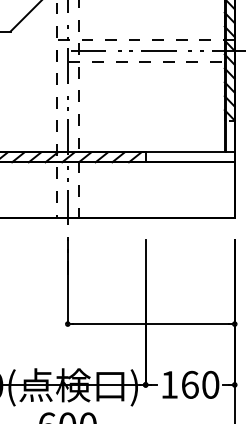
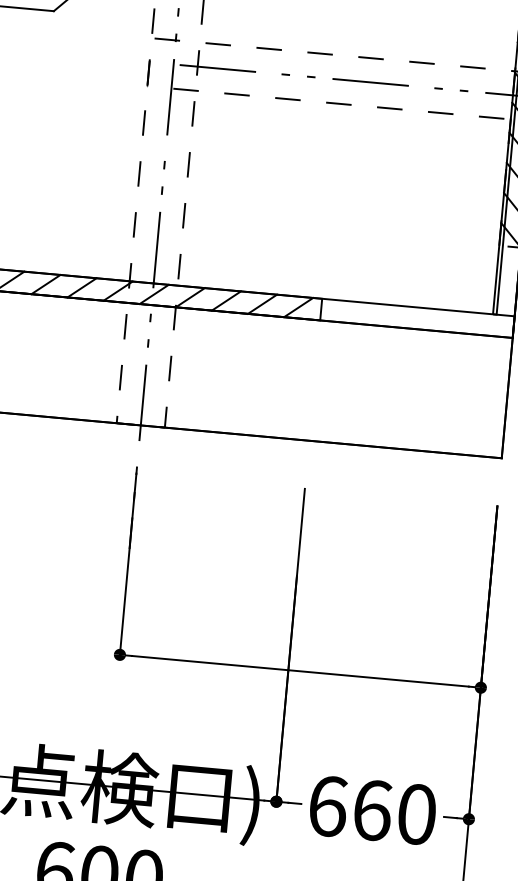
text: (169, 384) -> (327, 805), 160 -> 660

